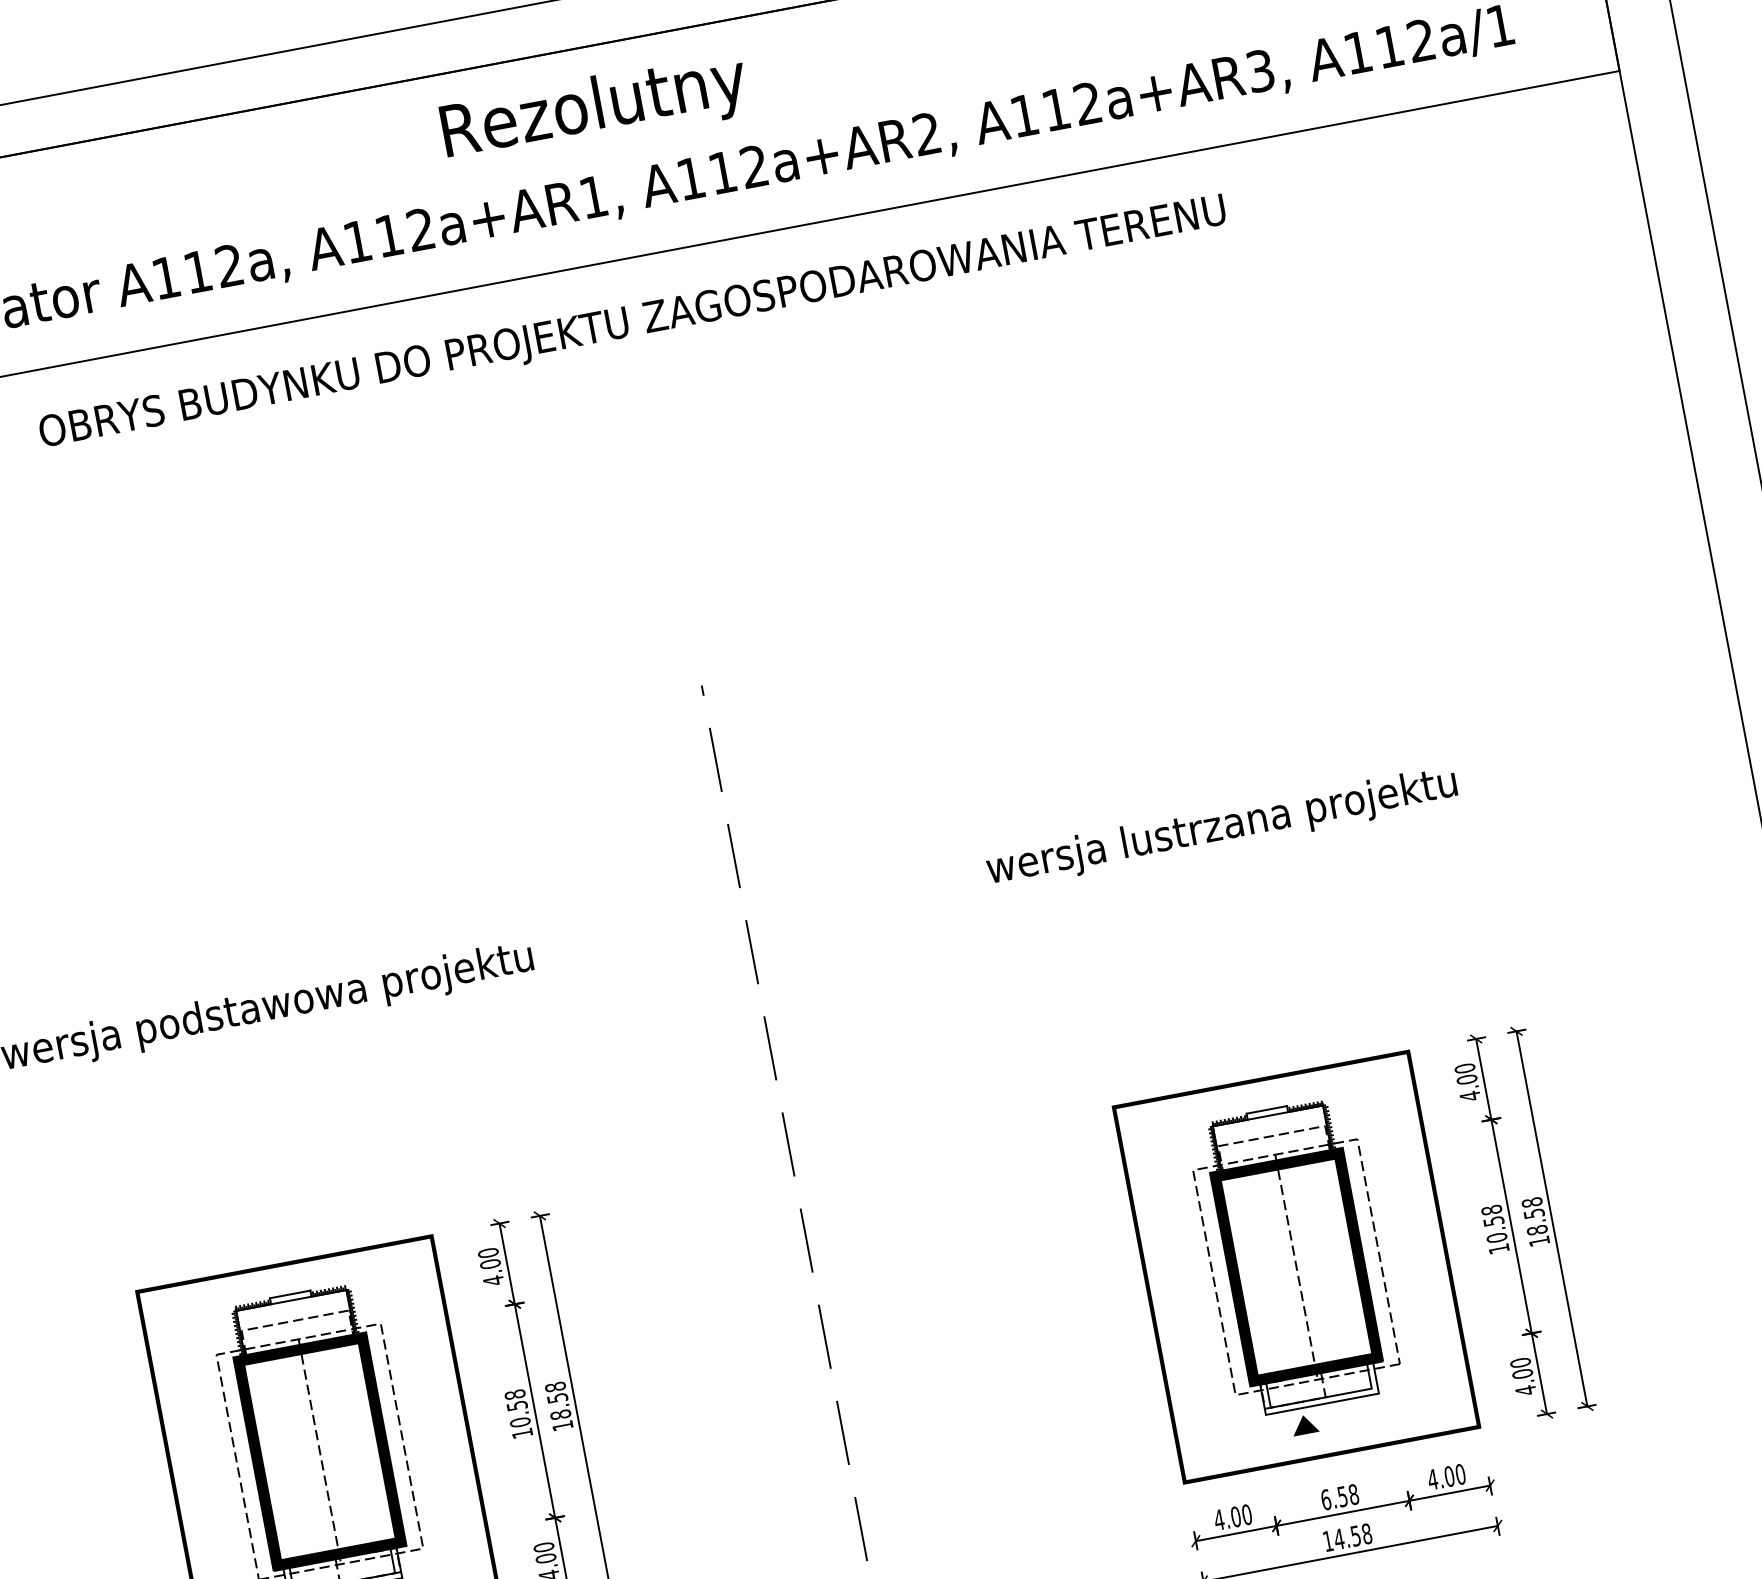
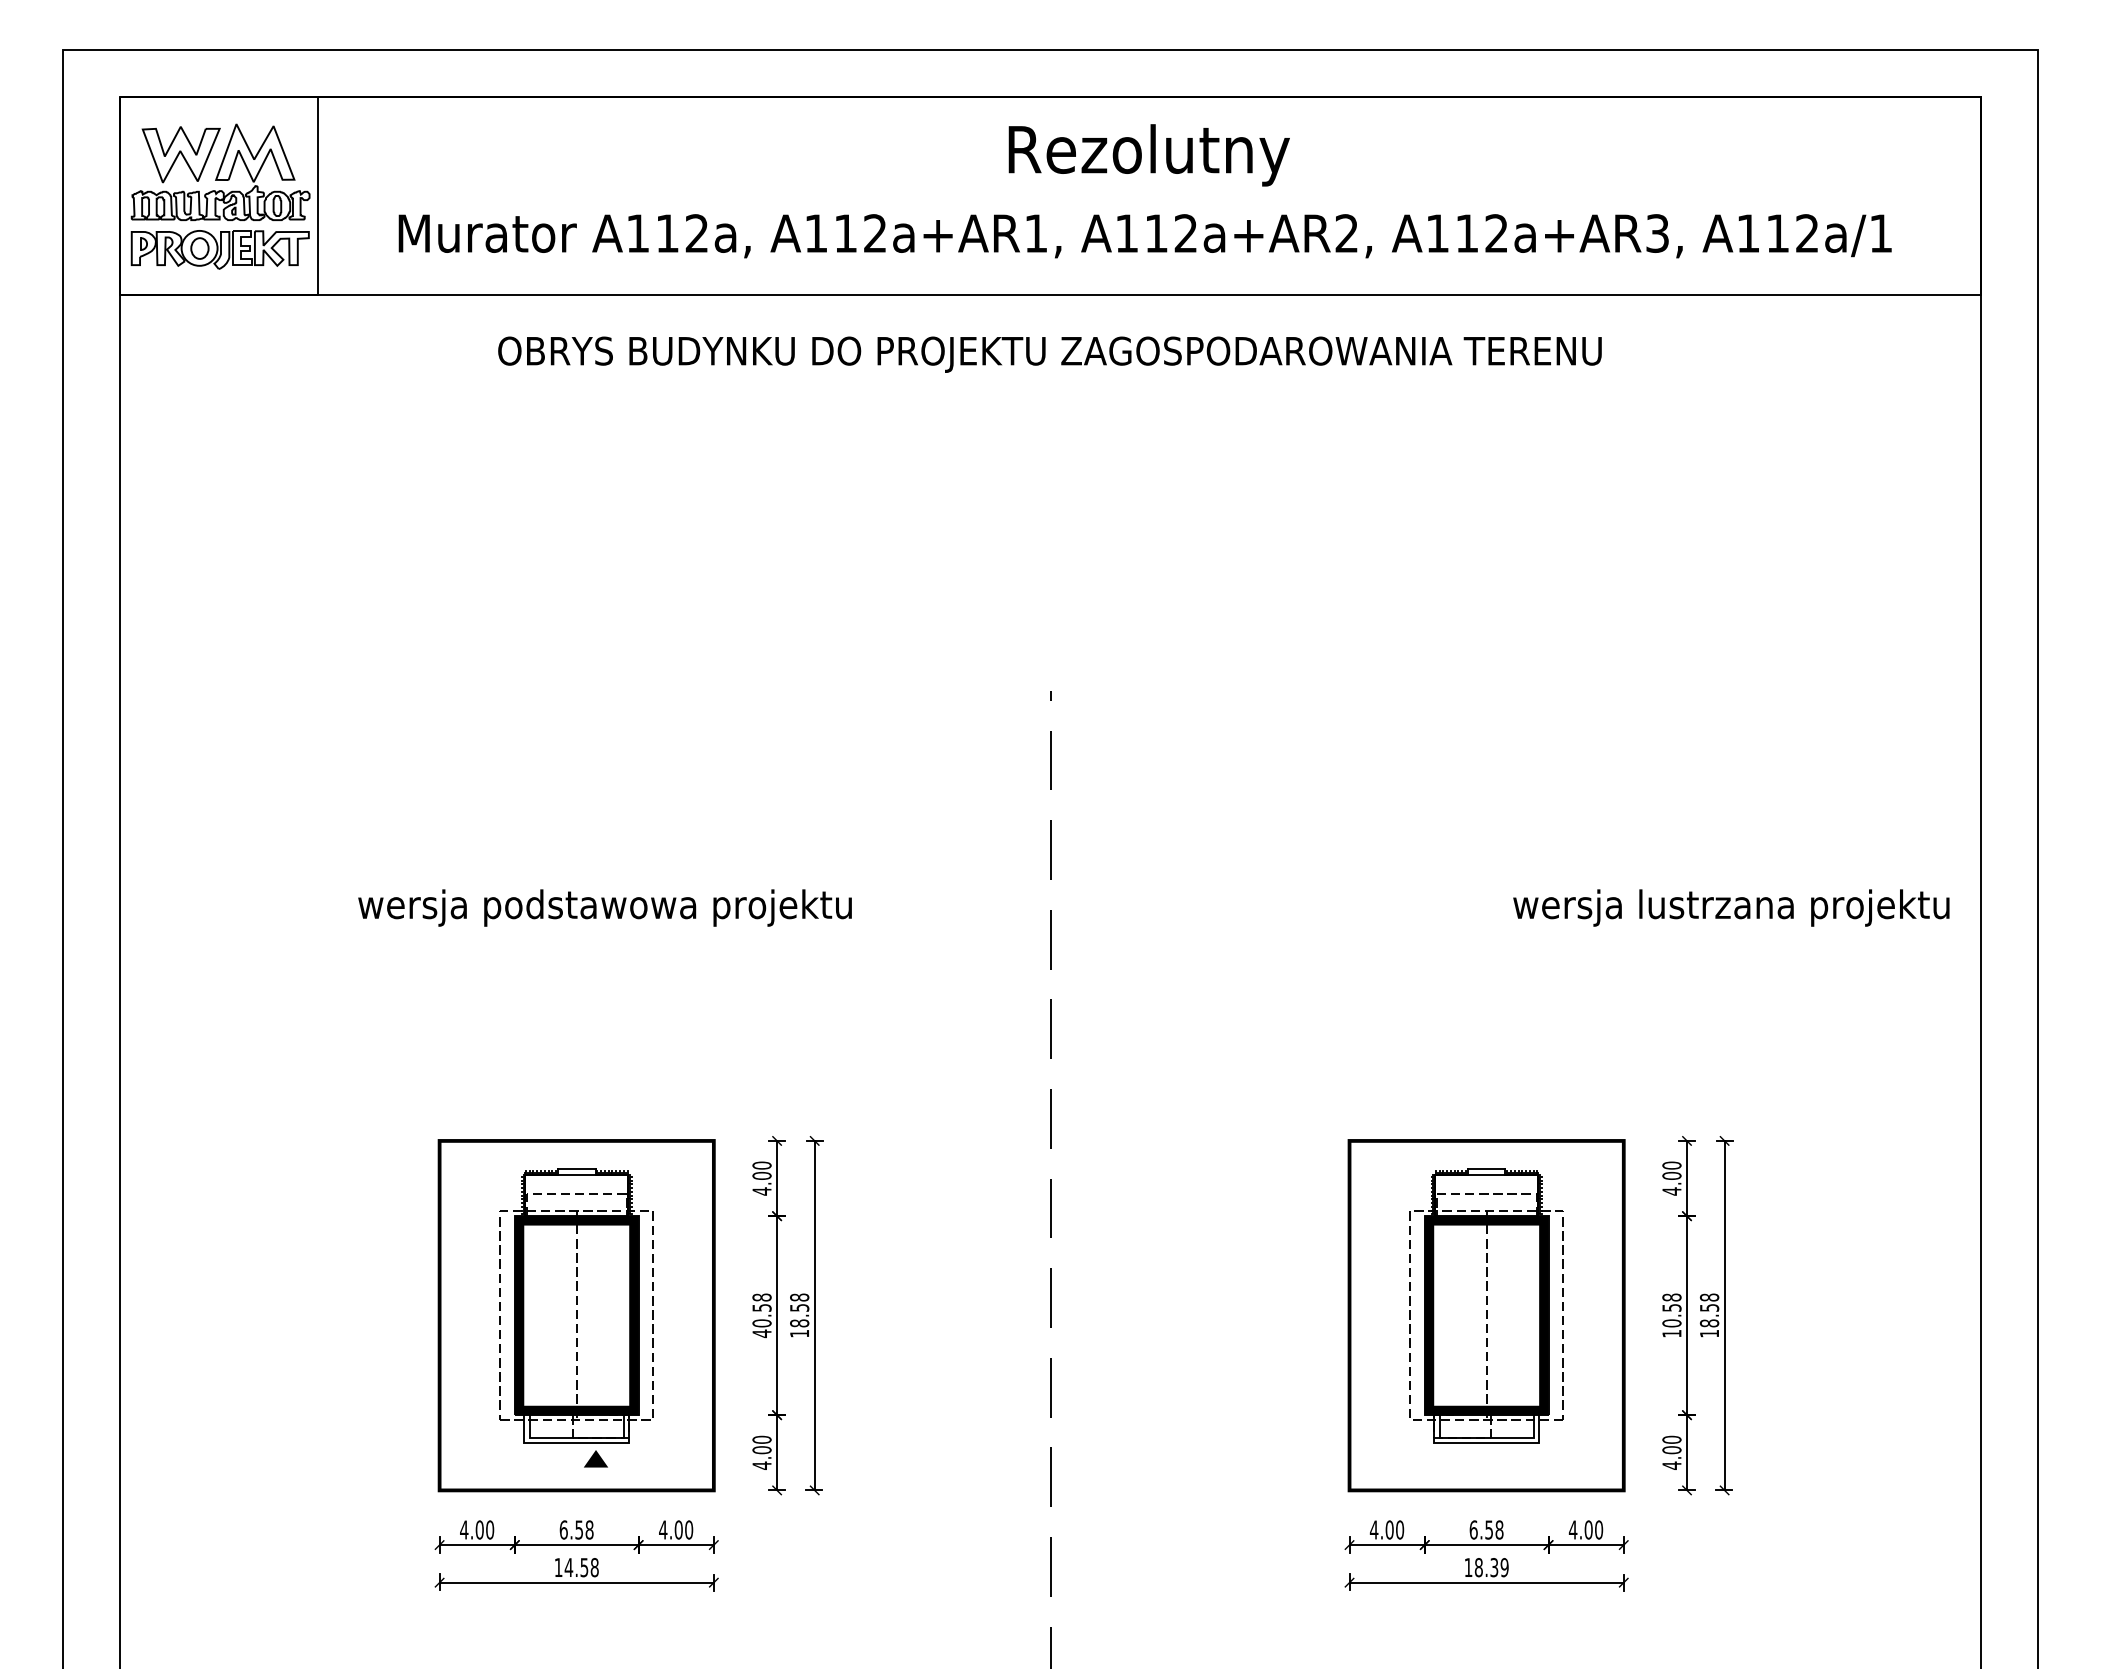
text: (594, 110) -> (1148, 155), moved
text: (1222, 827) -> (1731, 907), moved
fill: (1304, 1424) -> (1467, 1458), removed
text: (521, 1433) -> (761, 1333), 10.58 -> 40.58
text: (1352, 1536) -> (1491, 1567), 14.58 -> 18.39

